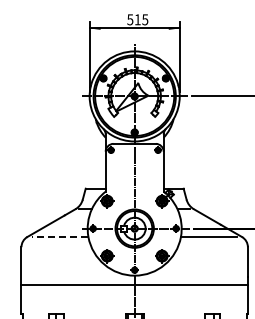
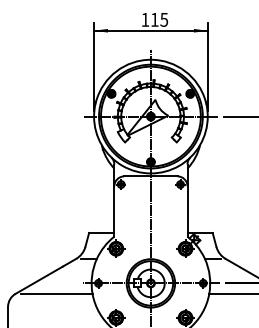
text: (130, 19) -> (145, 19), 515 -> 115
line: (59, 237) -> (56, 294), dashed -> solid

